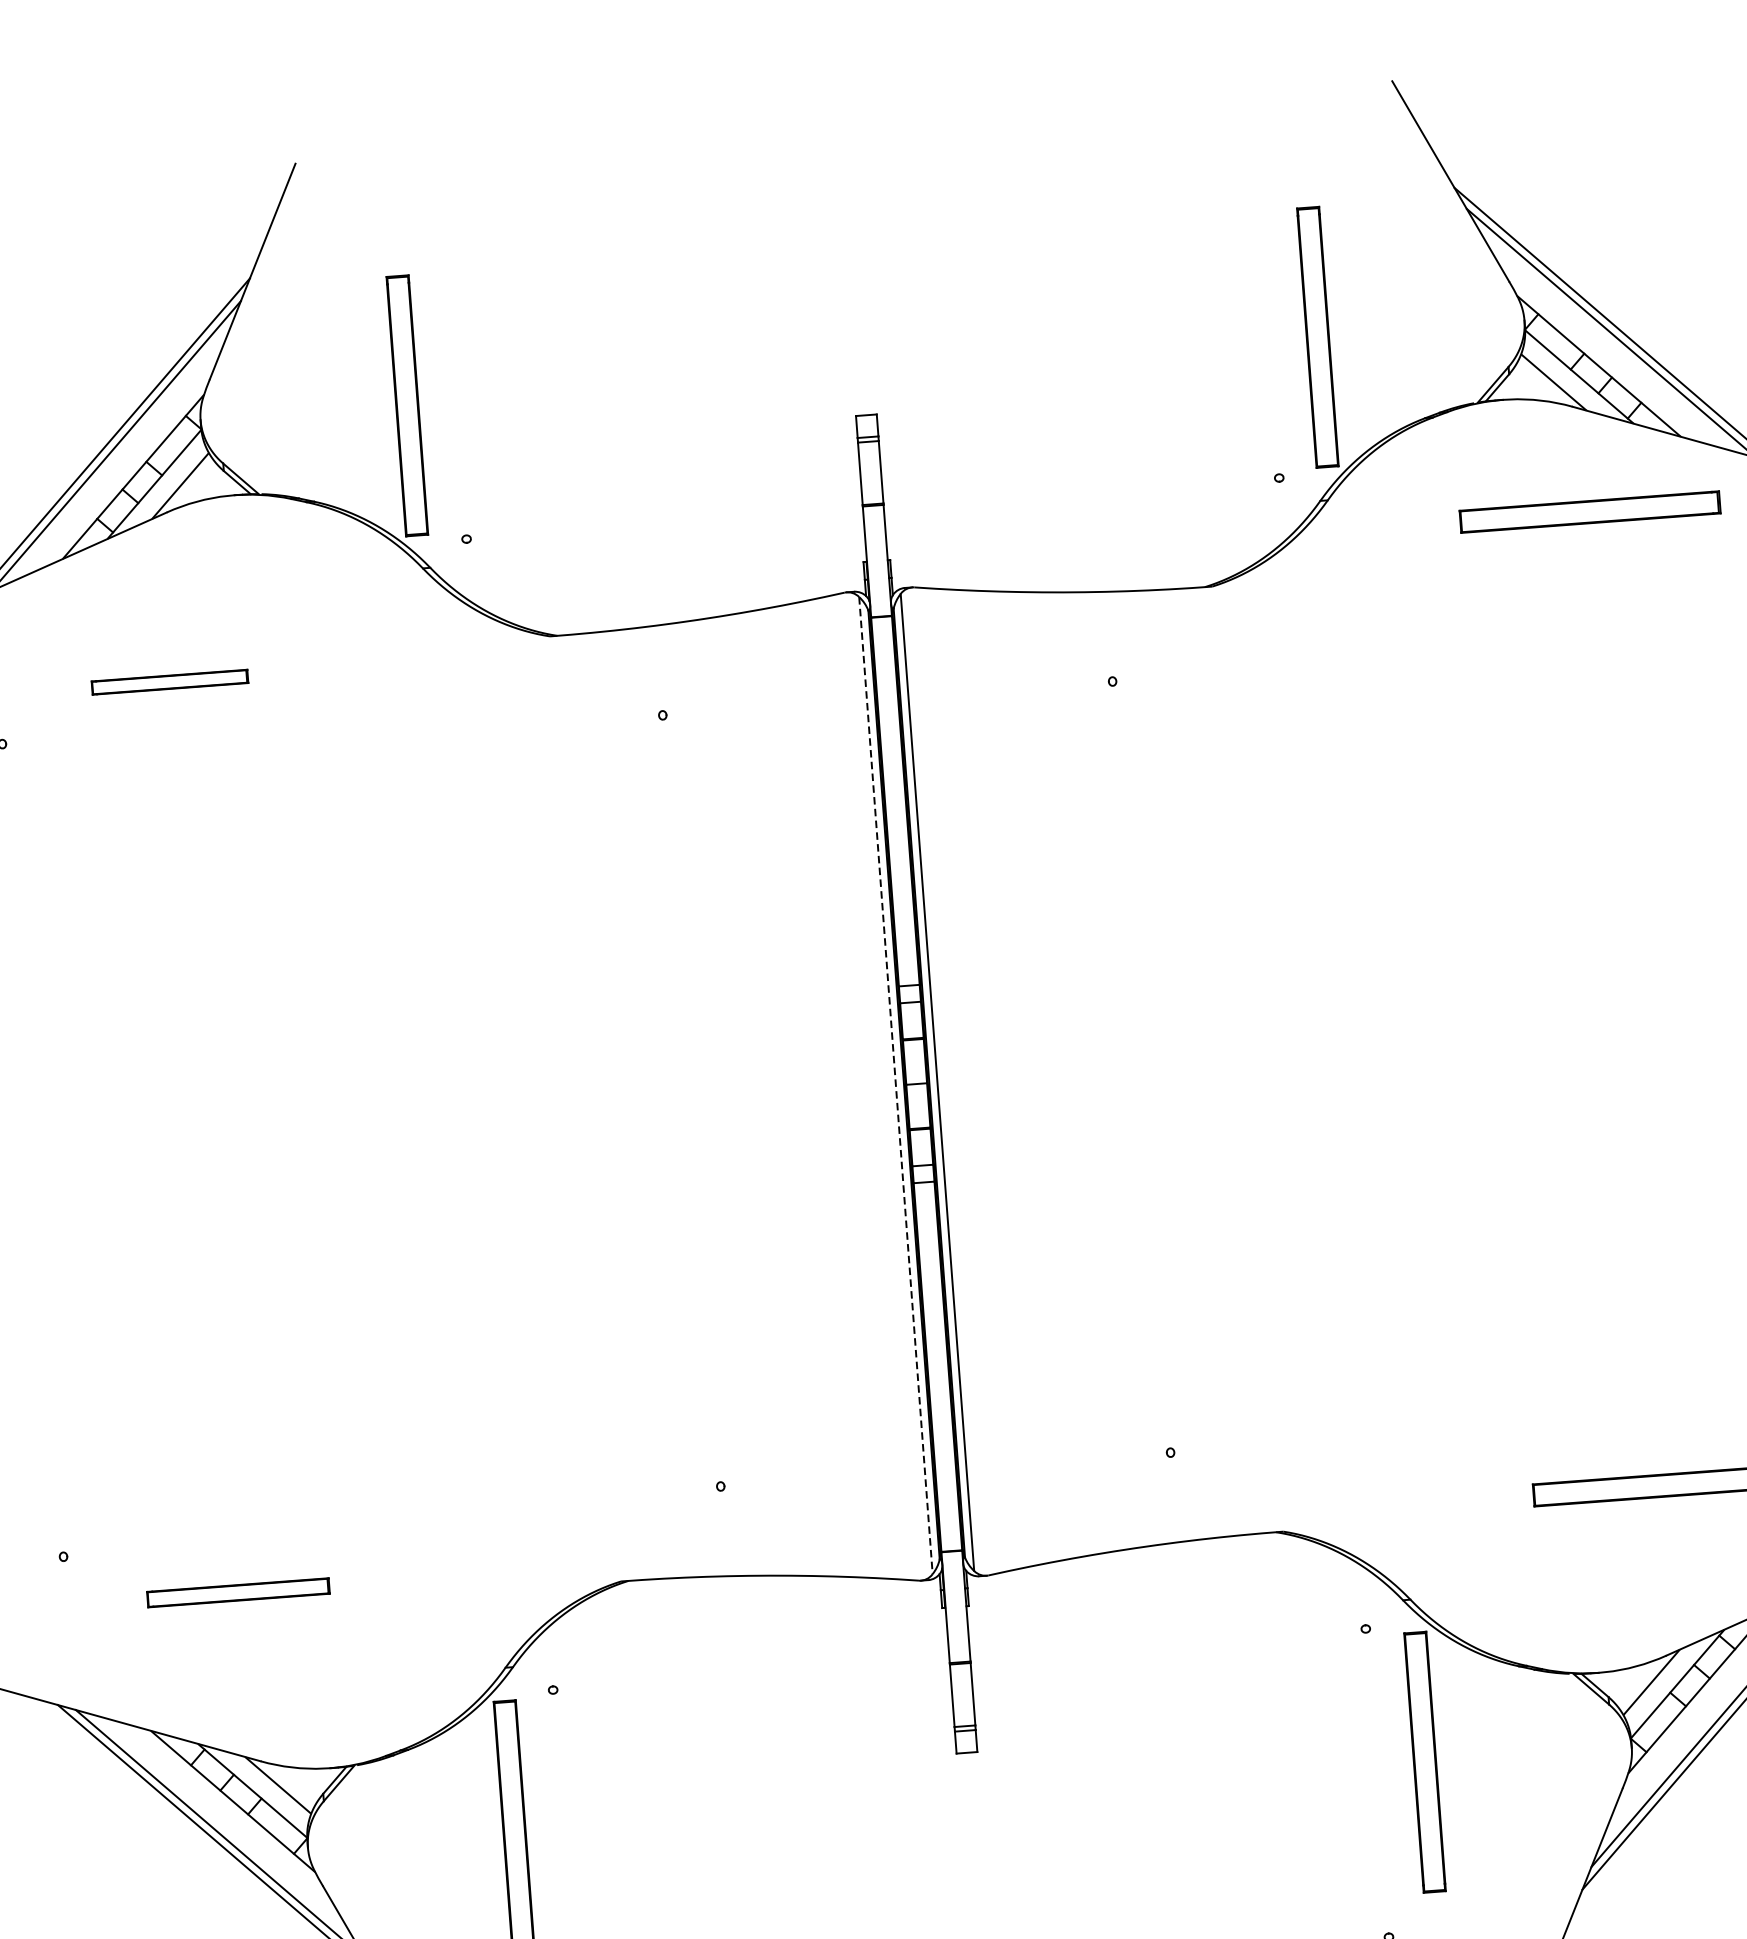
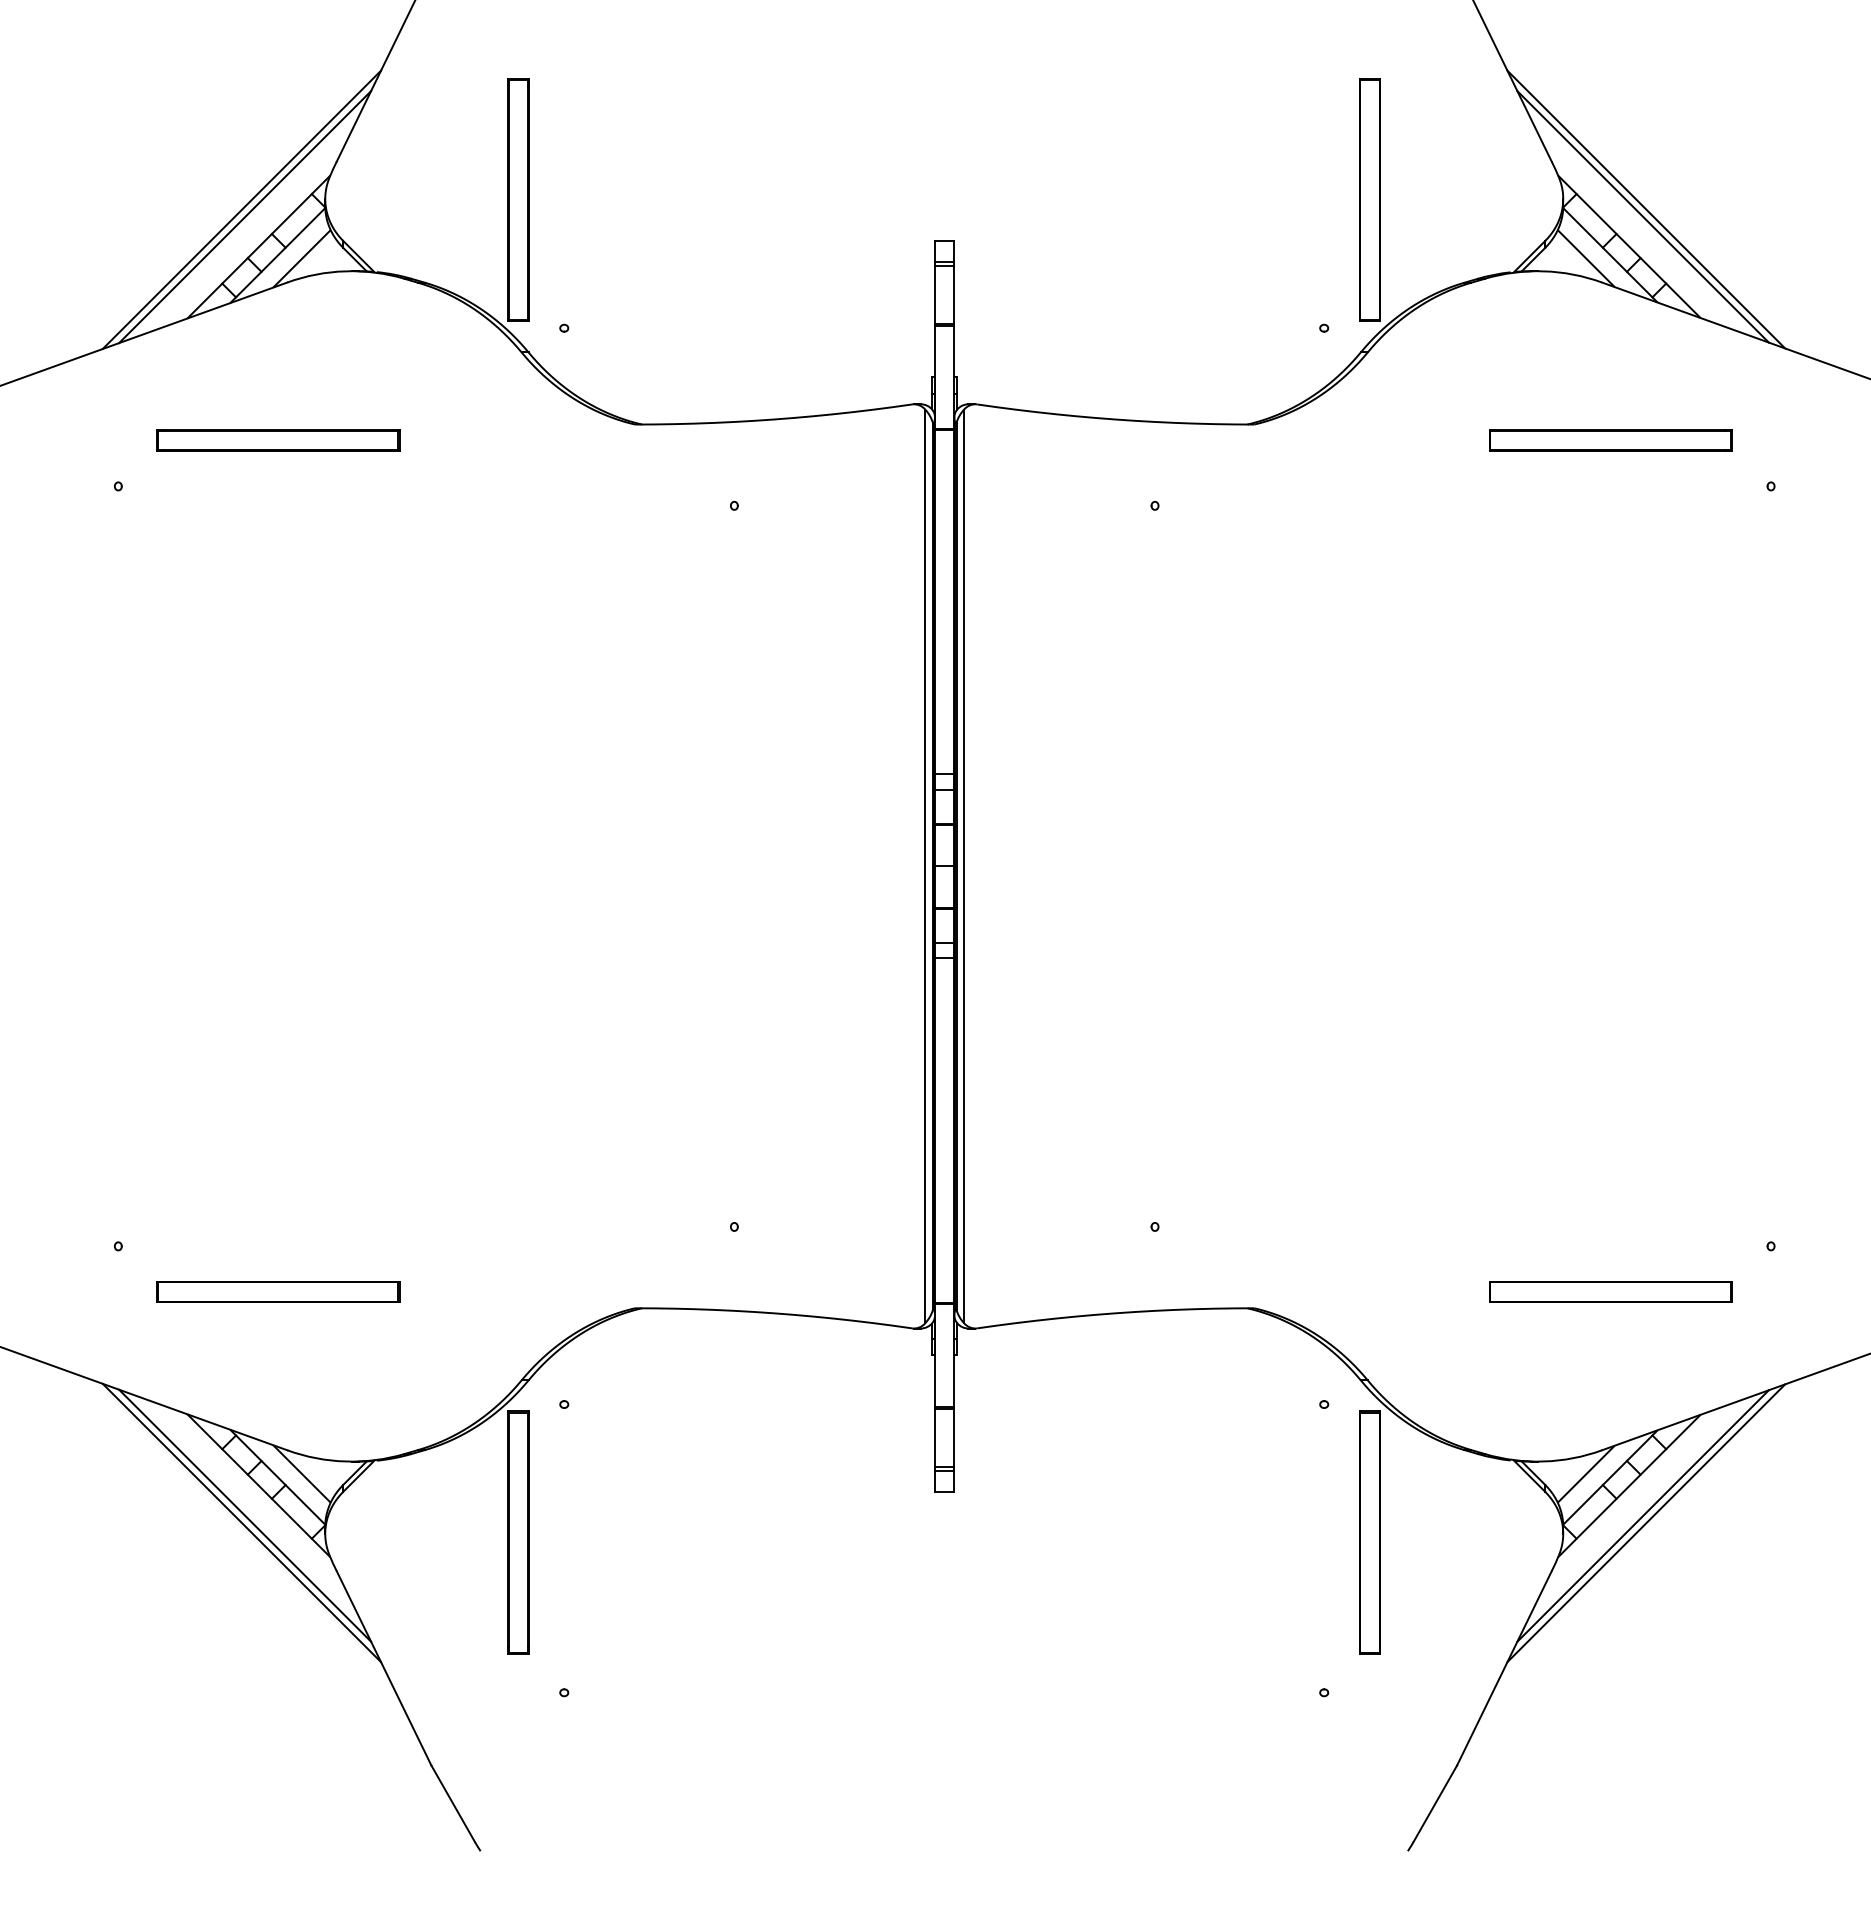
part: (1589, 511) -> (1610, 440), moved
part: (170, 682) -> (278, 440), size x1.67
line: (896, 1085) -> (925, 866), dashed -> solid
part: (238, 1592) -> (278, 1291), size x1.43

